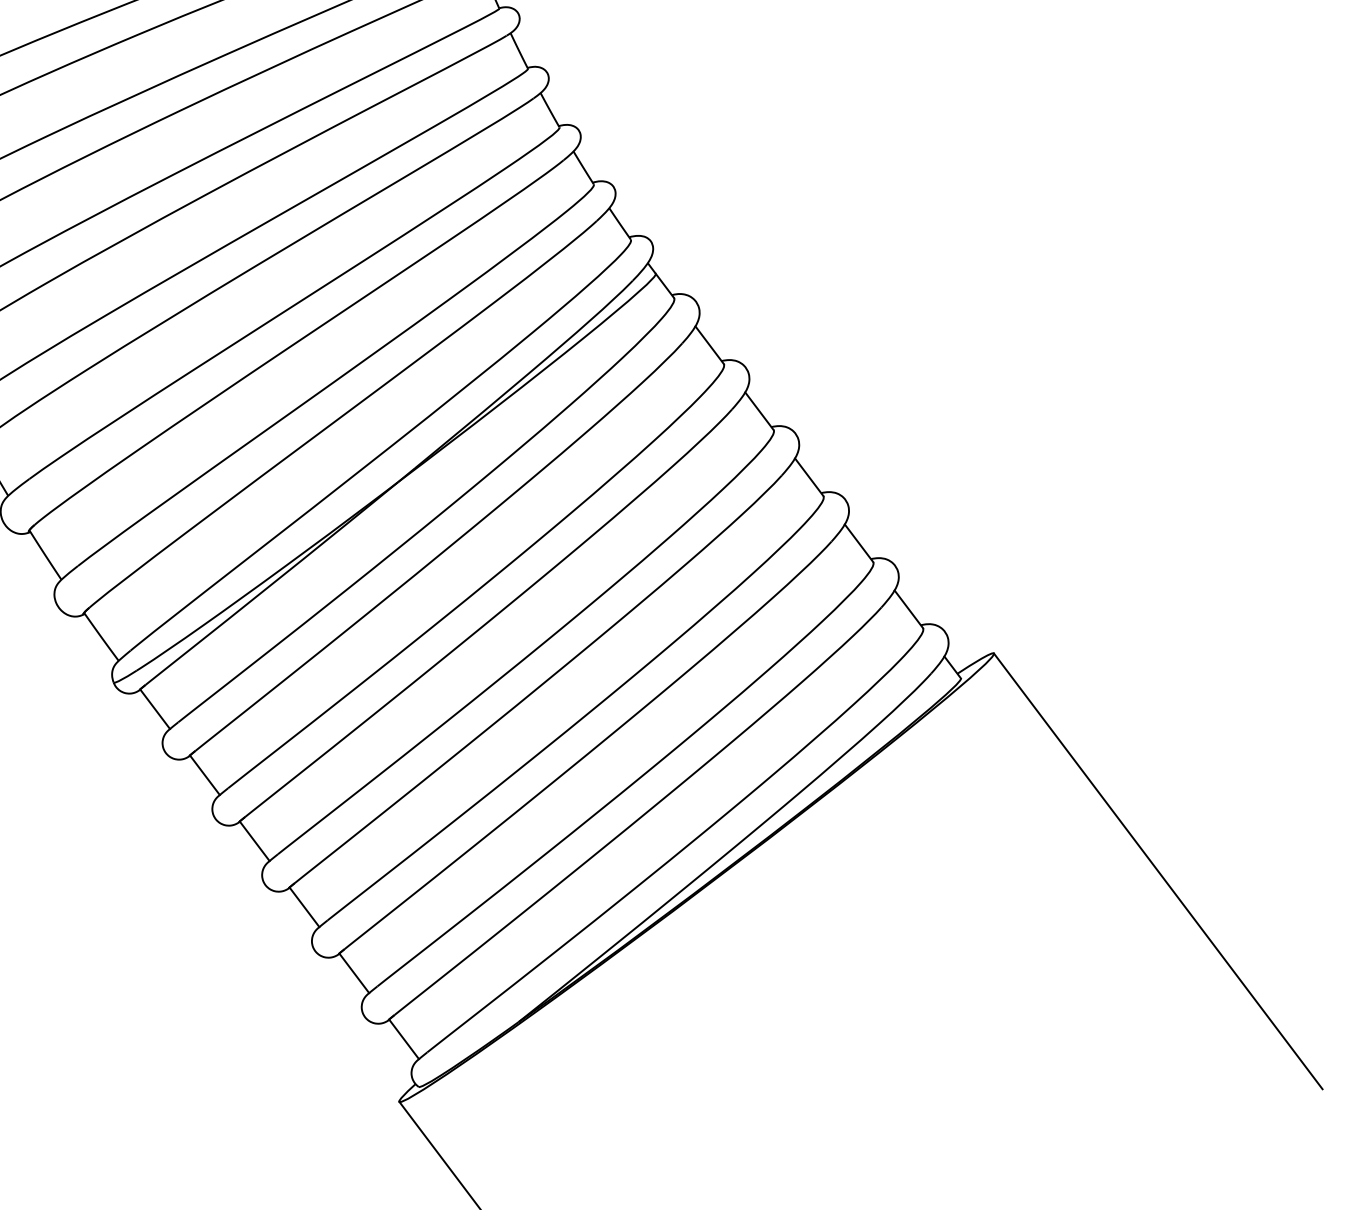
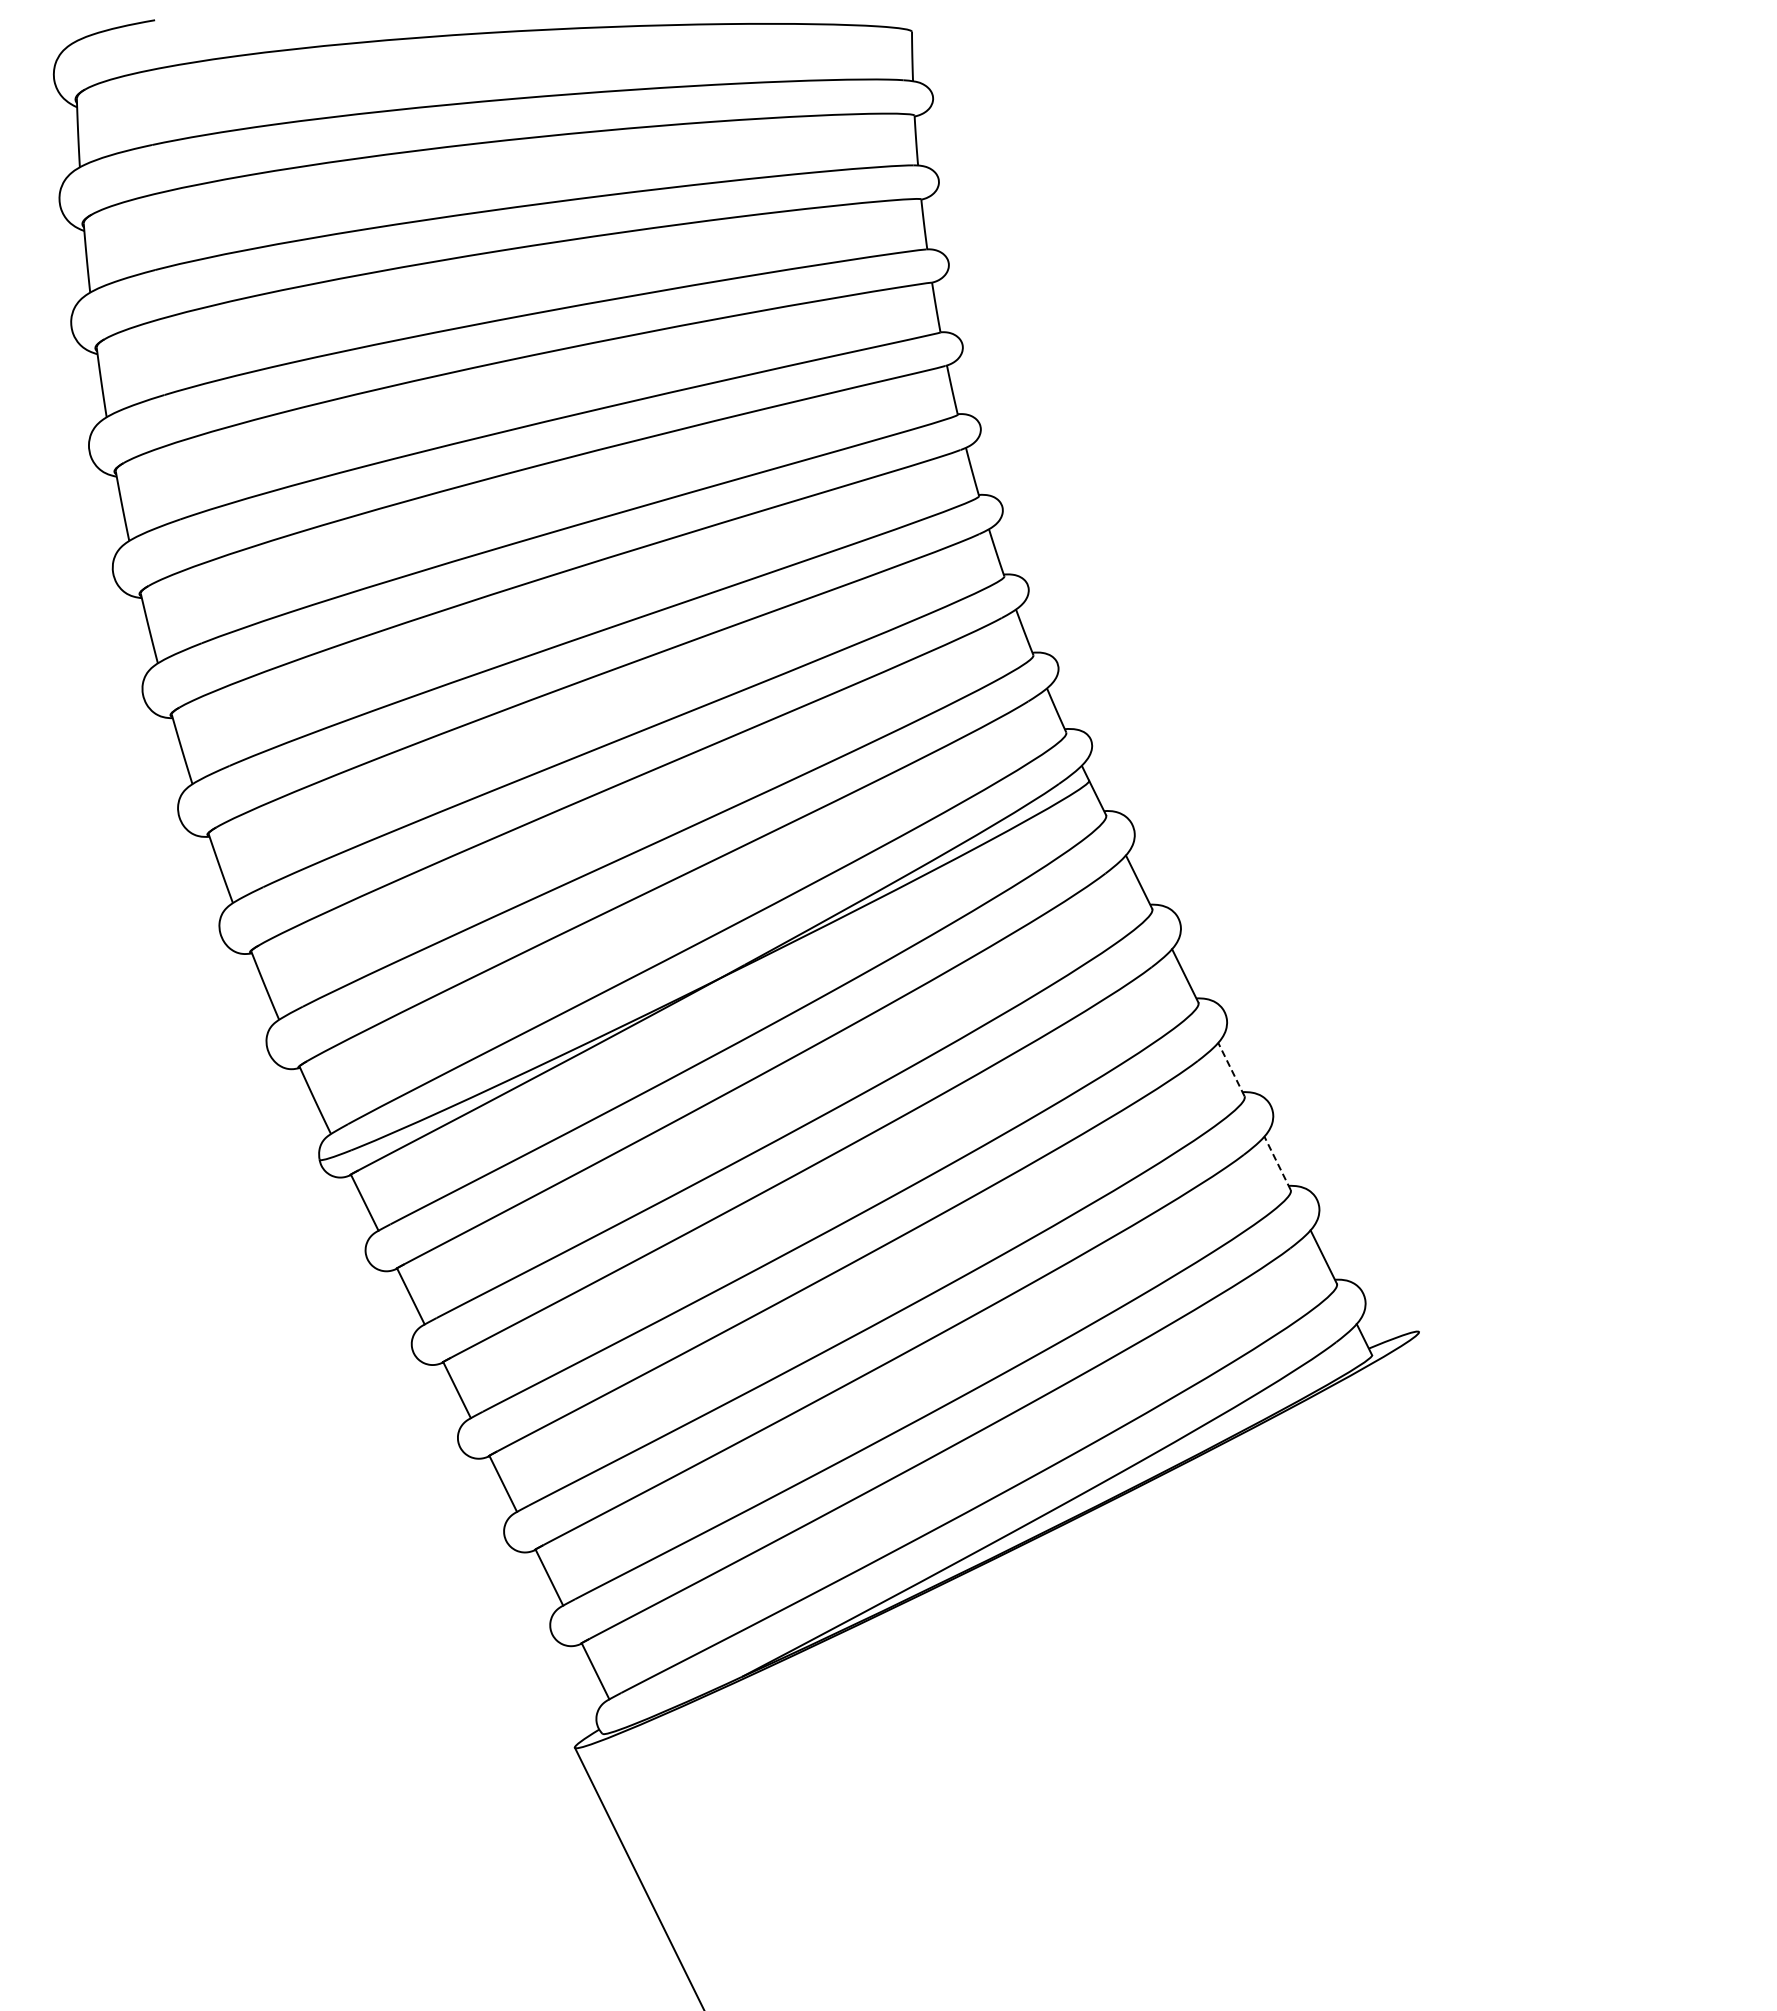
line: (809, 477) -> (1231, 1069), solid -> dashed
line: (858, 543) -> (1277, 1163), solid -> dashed
line: (1157, 871) -> (1570, 1641), removed

